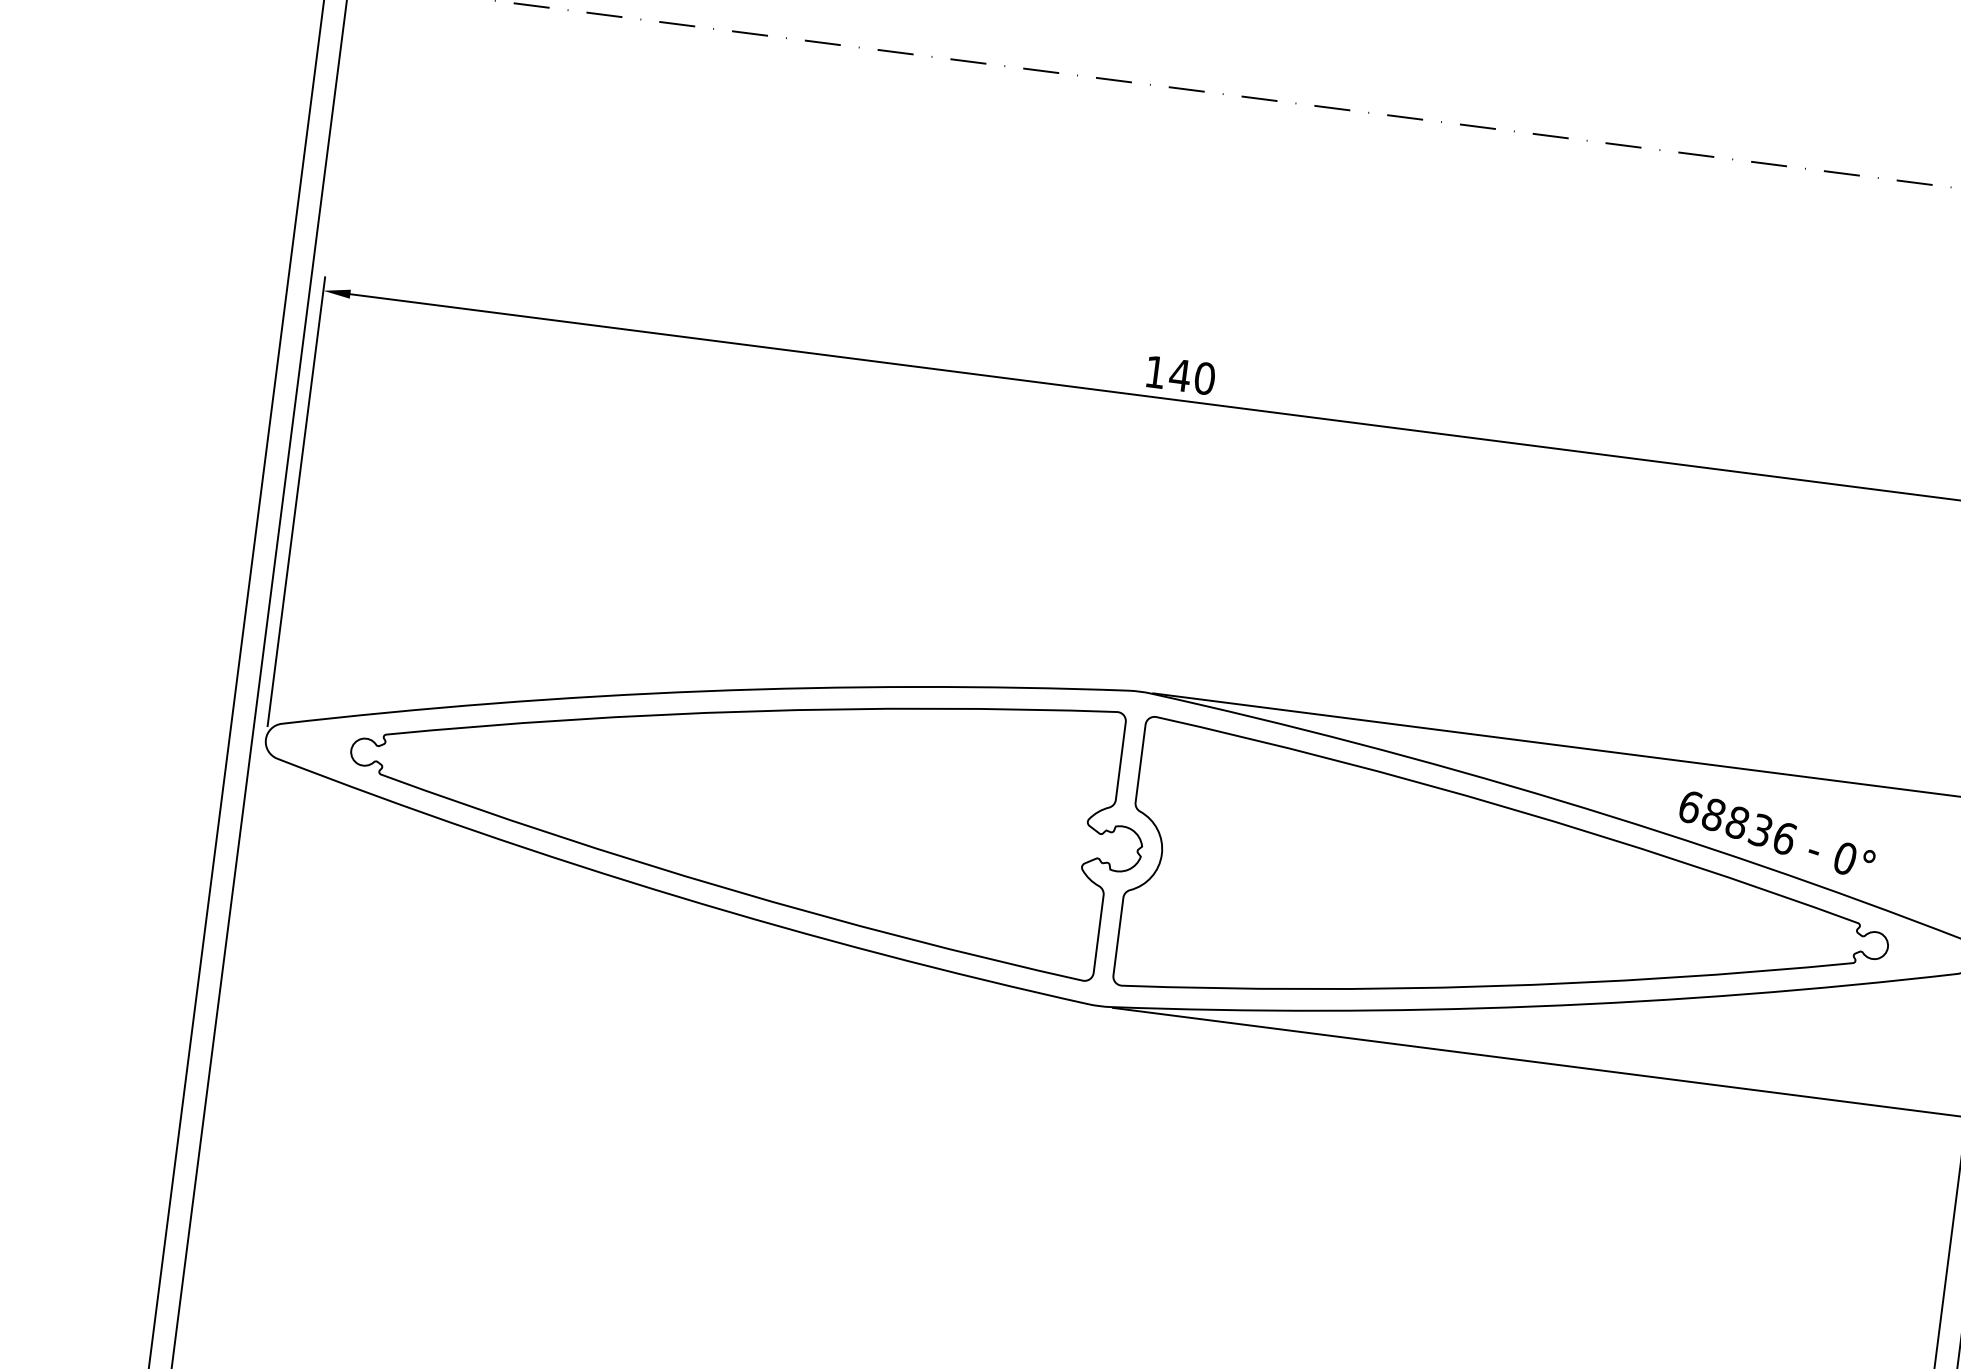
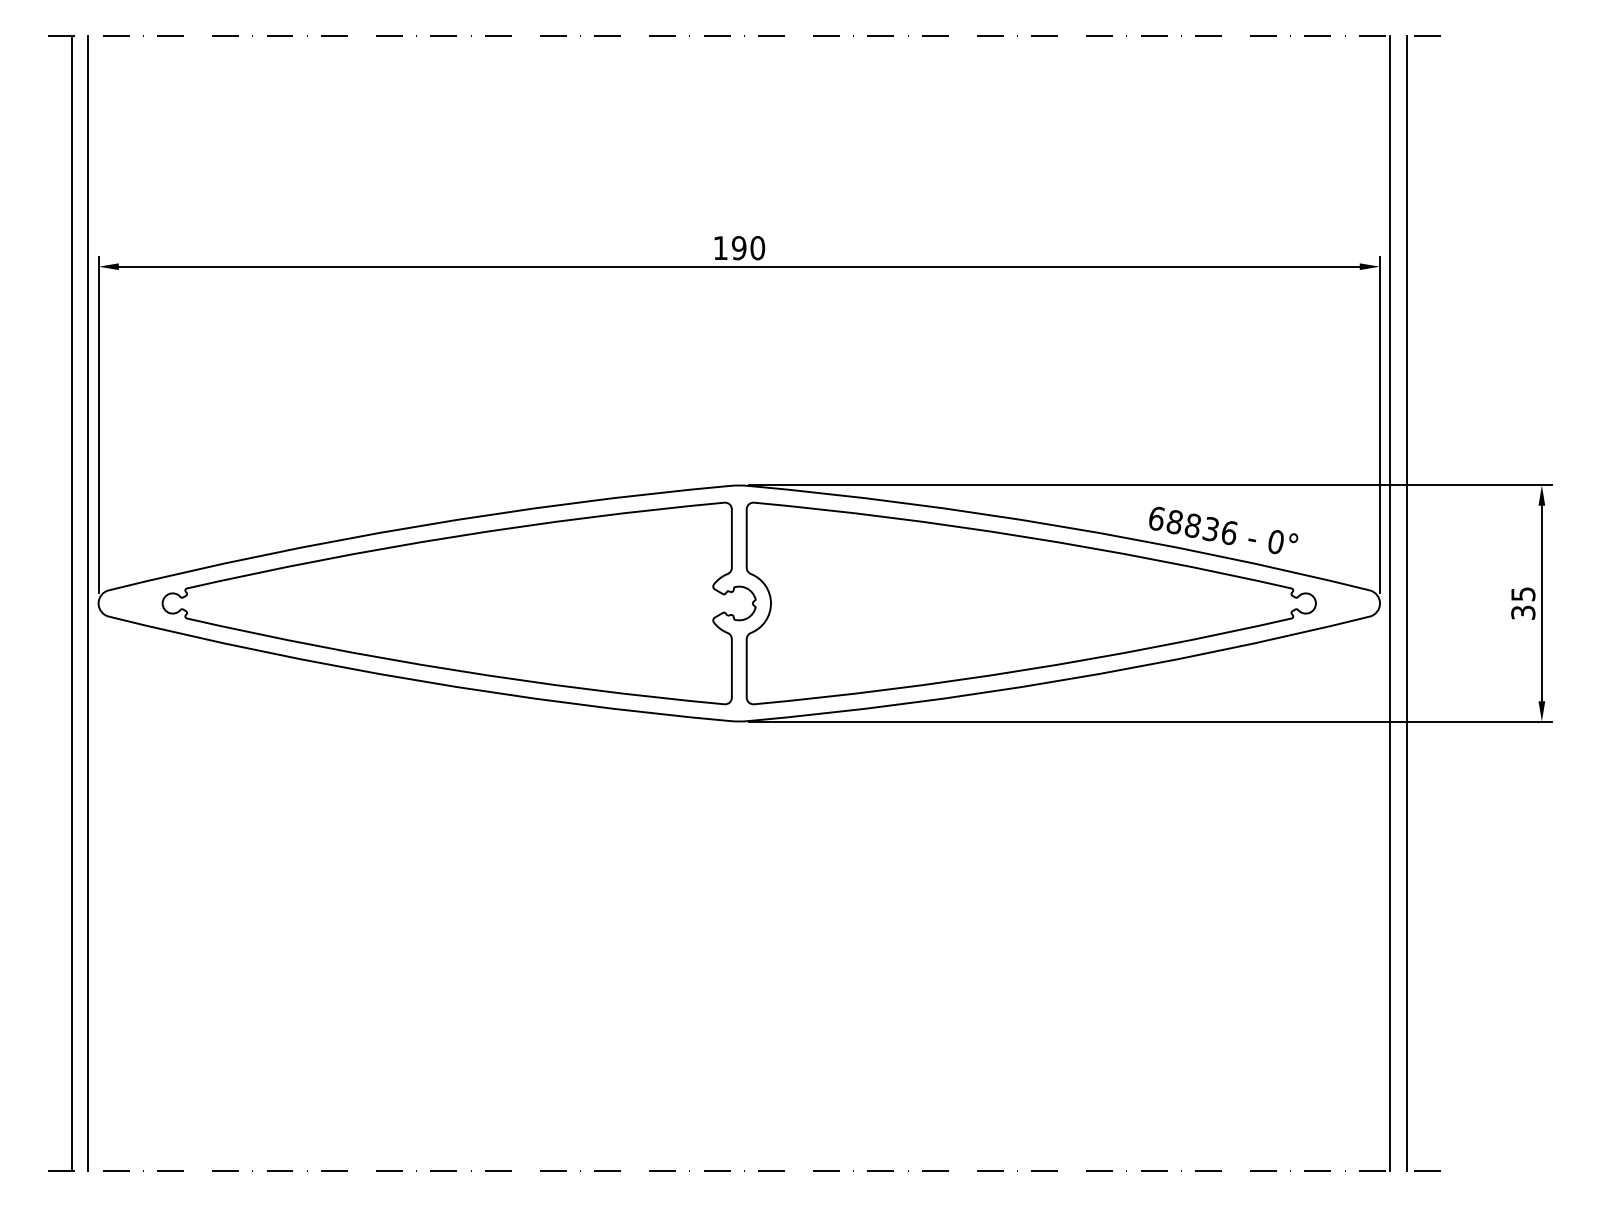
text: (1179, 375) -> (738, 248), 140 -> 190

